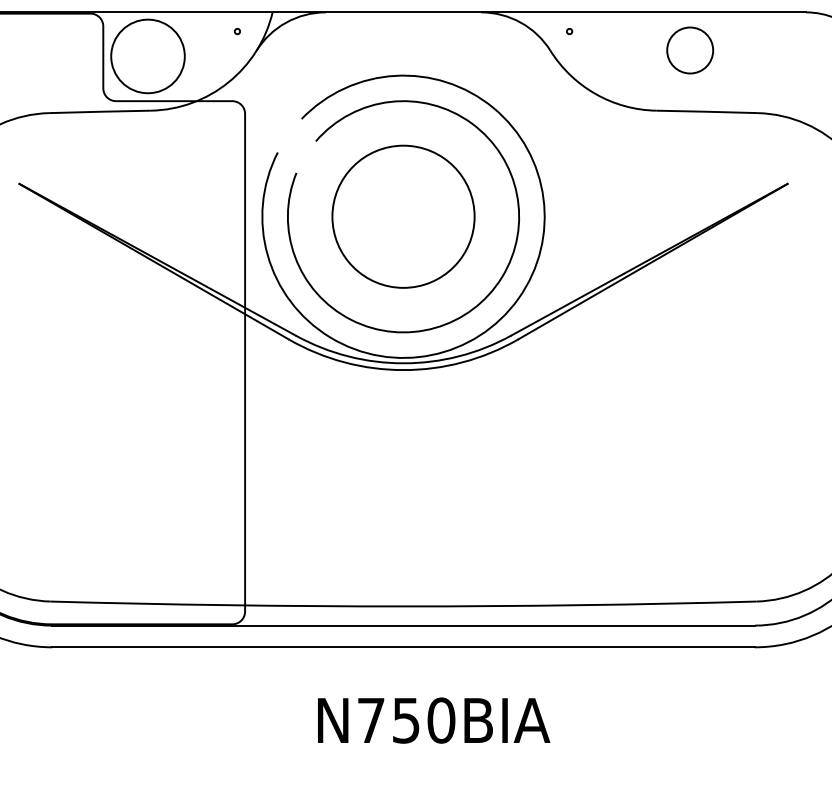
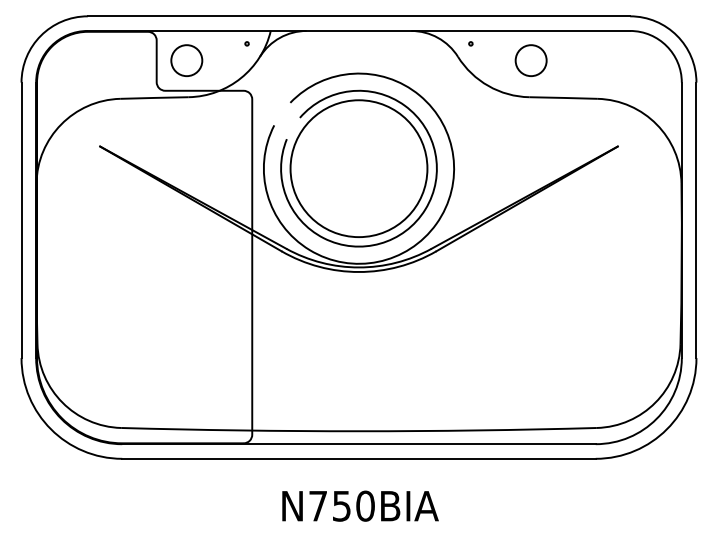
circle: (689, 50) -> (530, 60), moved
circle: (147, 56) -> (186, 60), size x0.62
circle: (402, 216) -> (358, 168), size x1.43
text: (433, 719) -> (360, 505), moved

